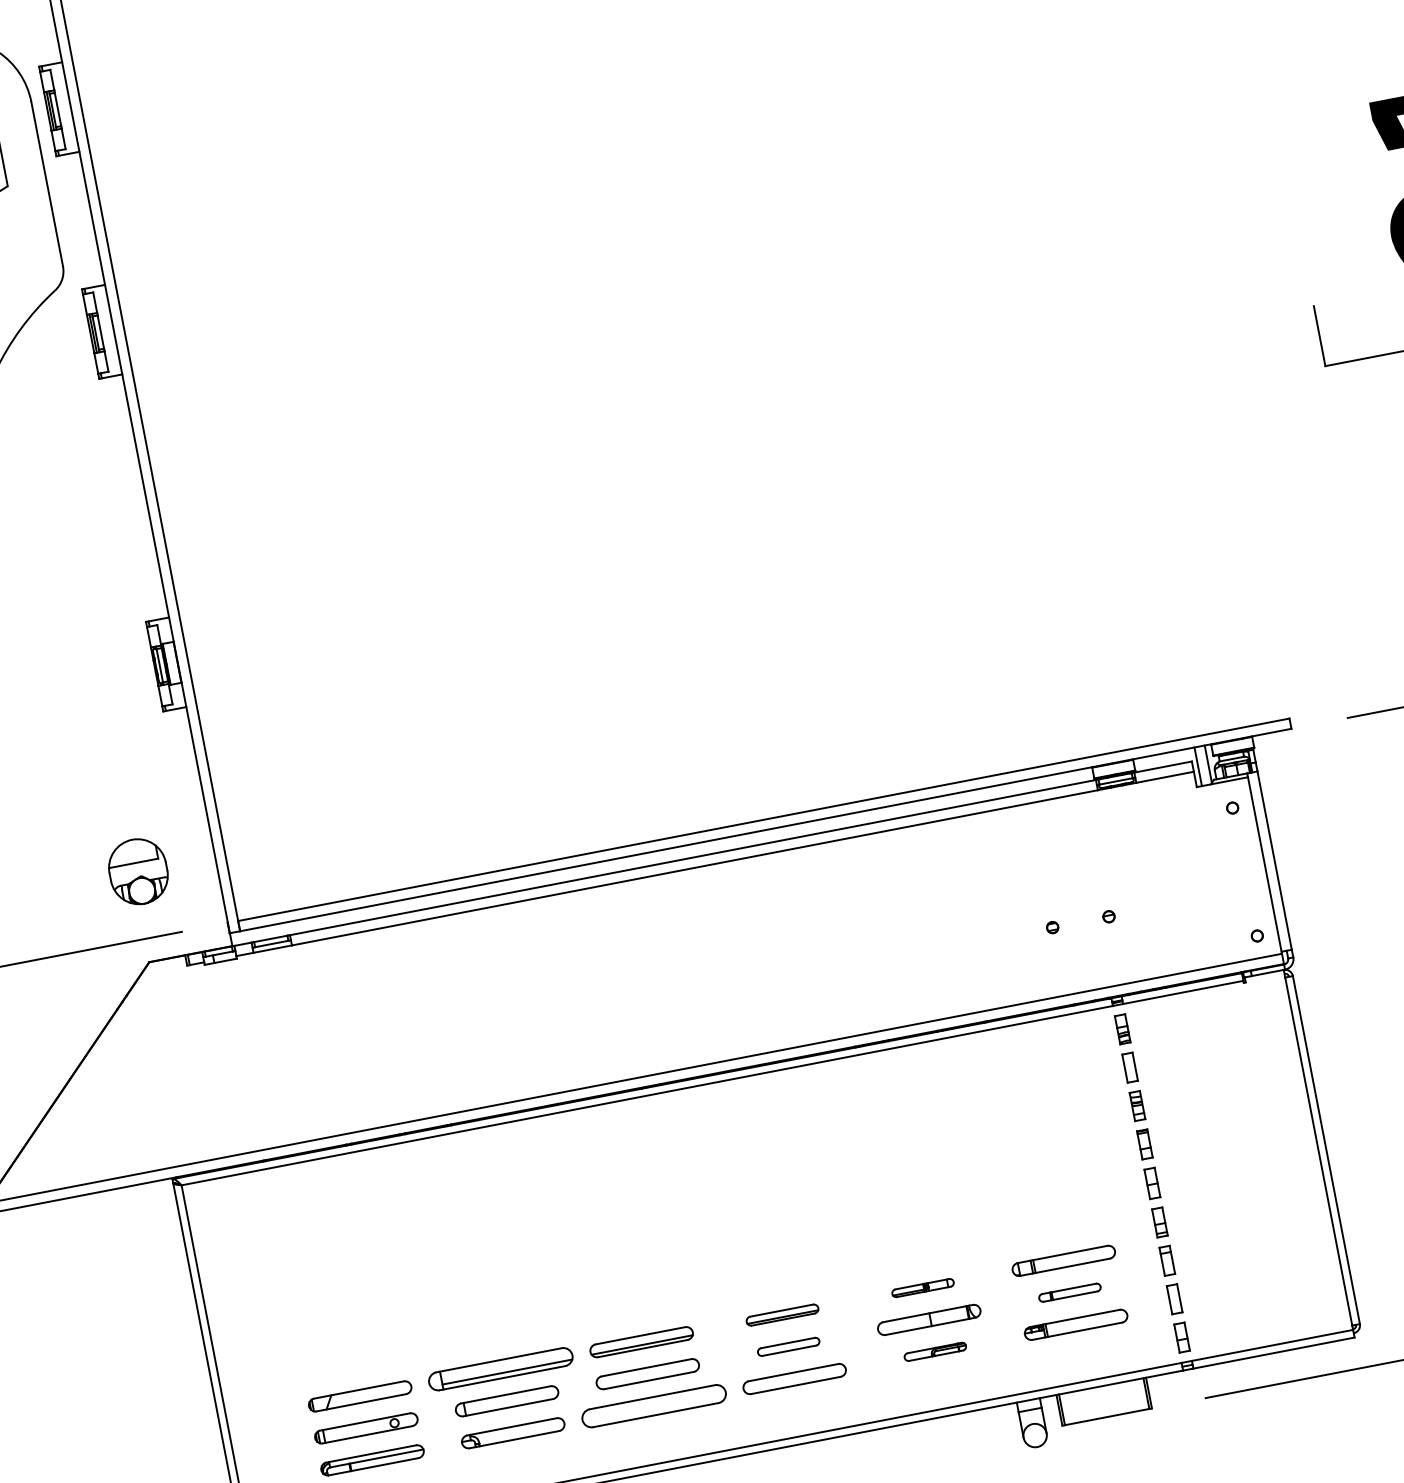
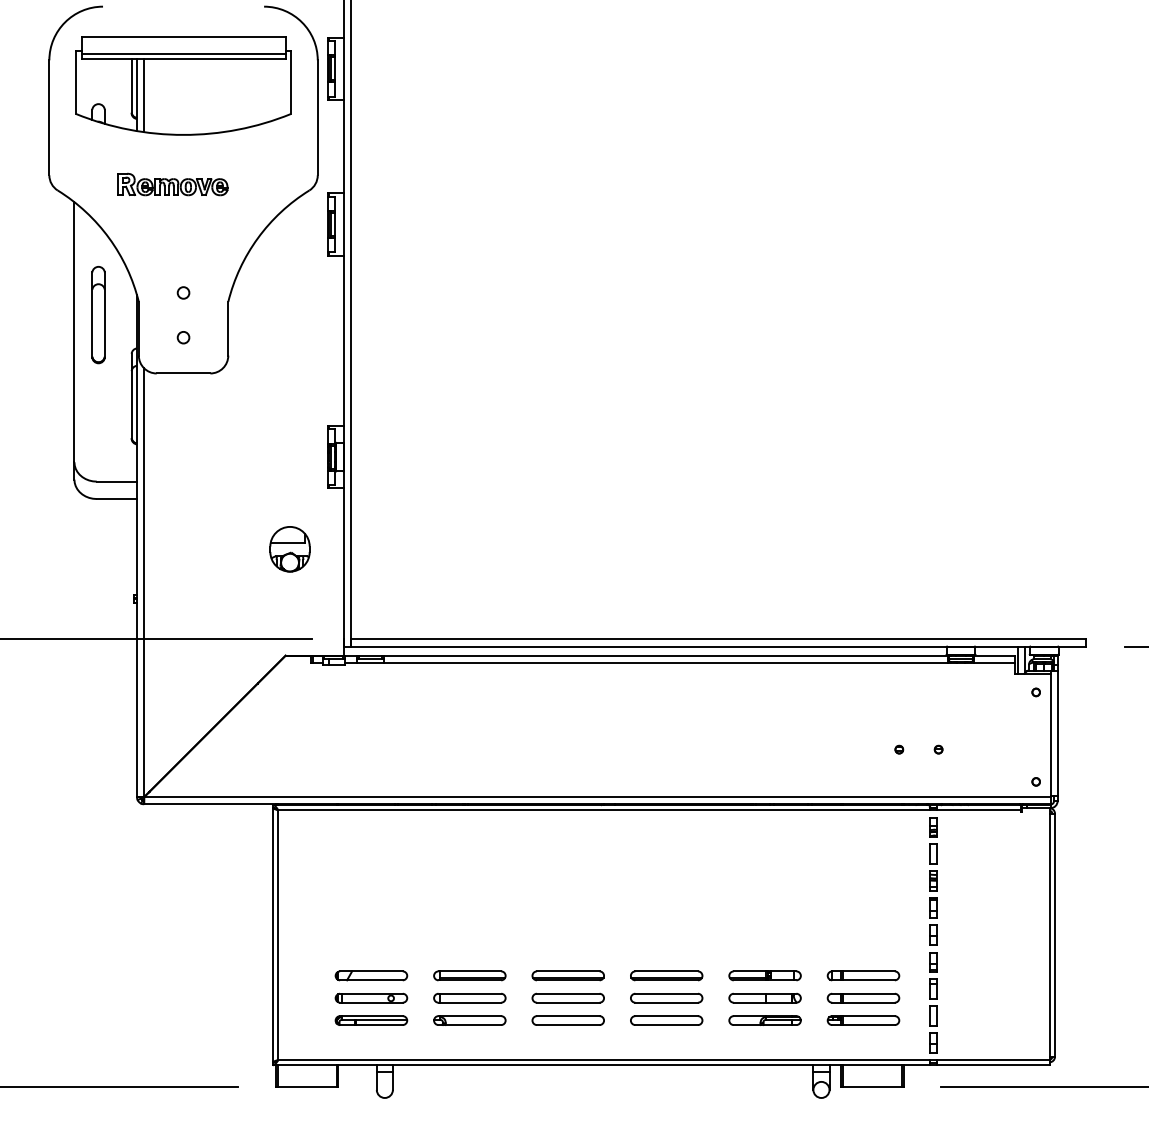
part: (137, 872) -> (289, 549), moved
part: (922, 1287) -> (764, 975), size x1.67
part: (1069, 1291) -> (863, 997), size x1.67
part: (782, 1314) -> (666, 975), size x1.43
part: (788, 1346) -> (666, 997), size x1.67
part: (934, 1351) -> (764, 1020), size x1.67
part: (500, 1368) -> (469, 975), size x0.71
part: (652, 1406) -> (567, 1020), size x0.71

